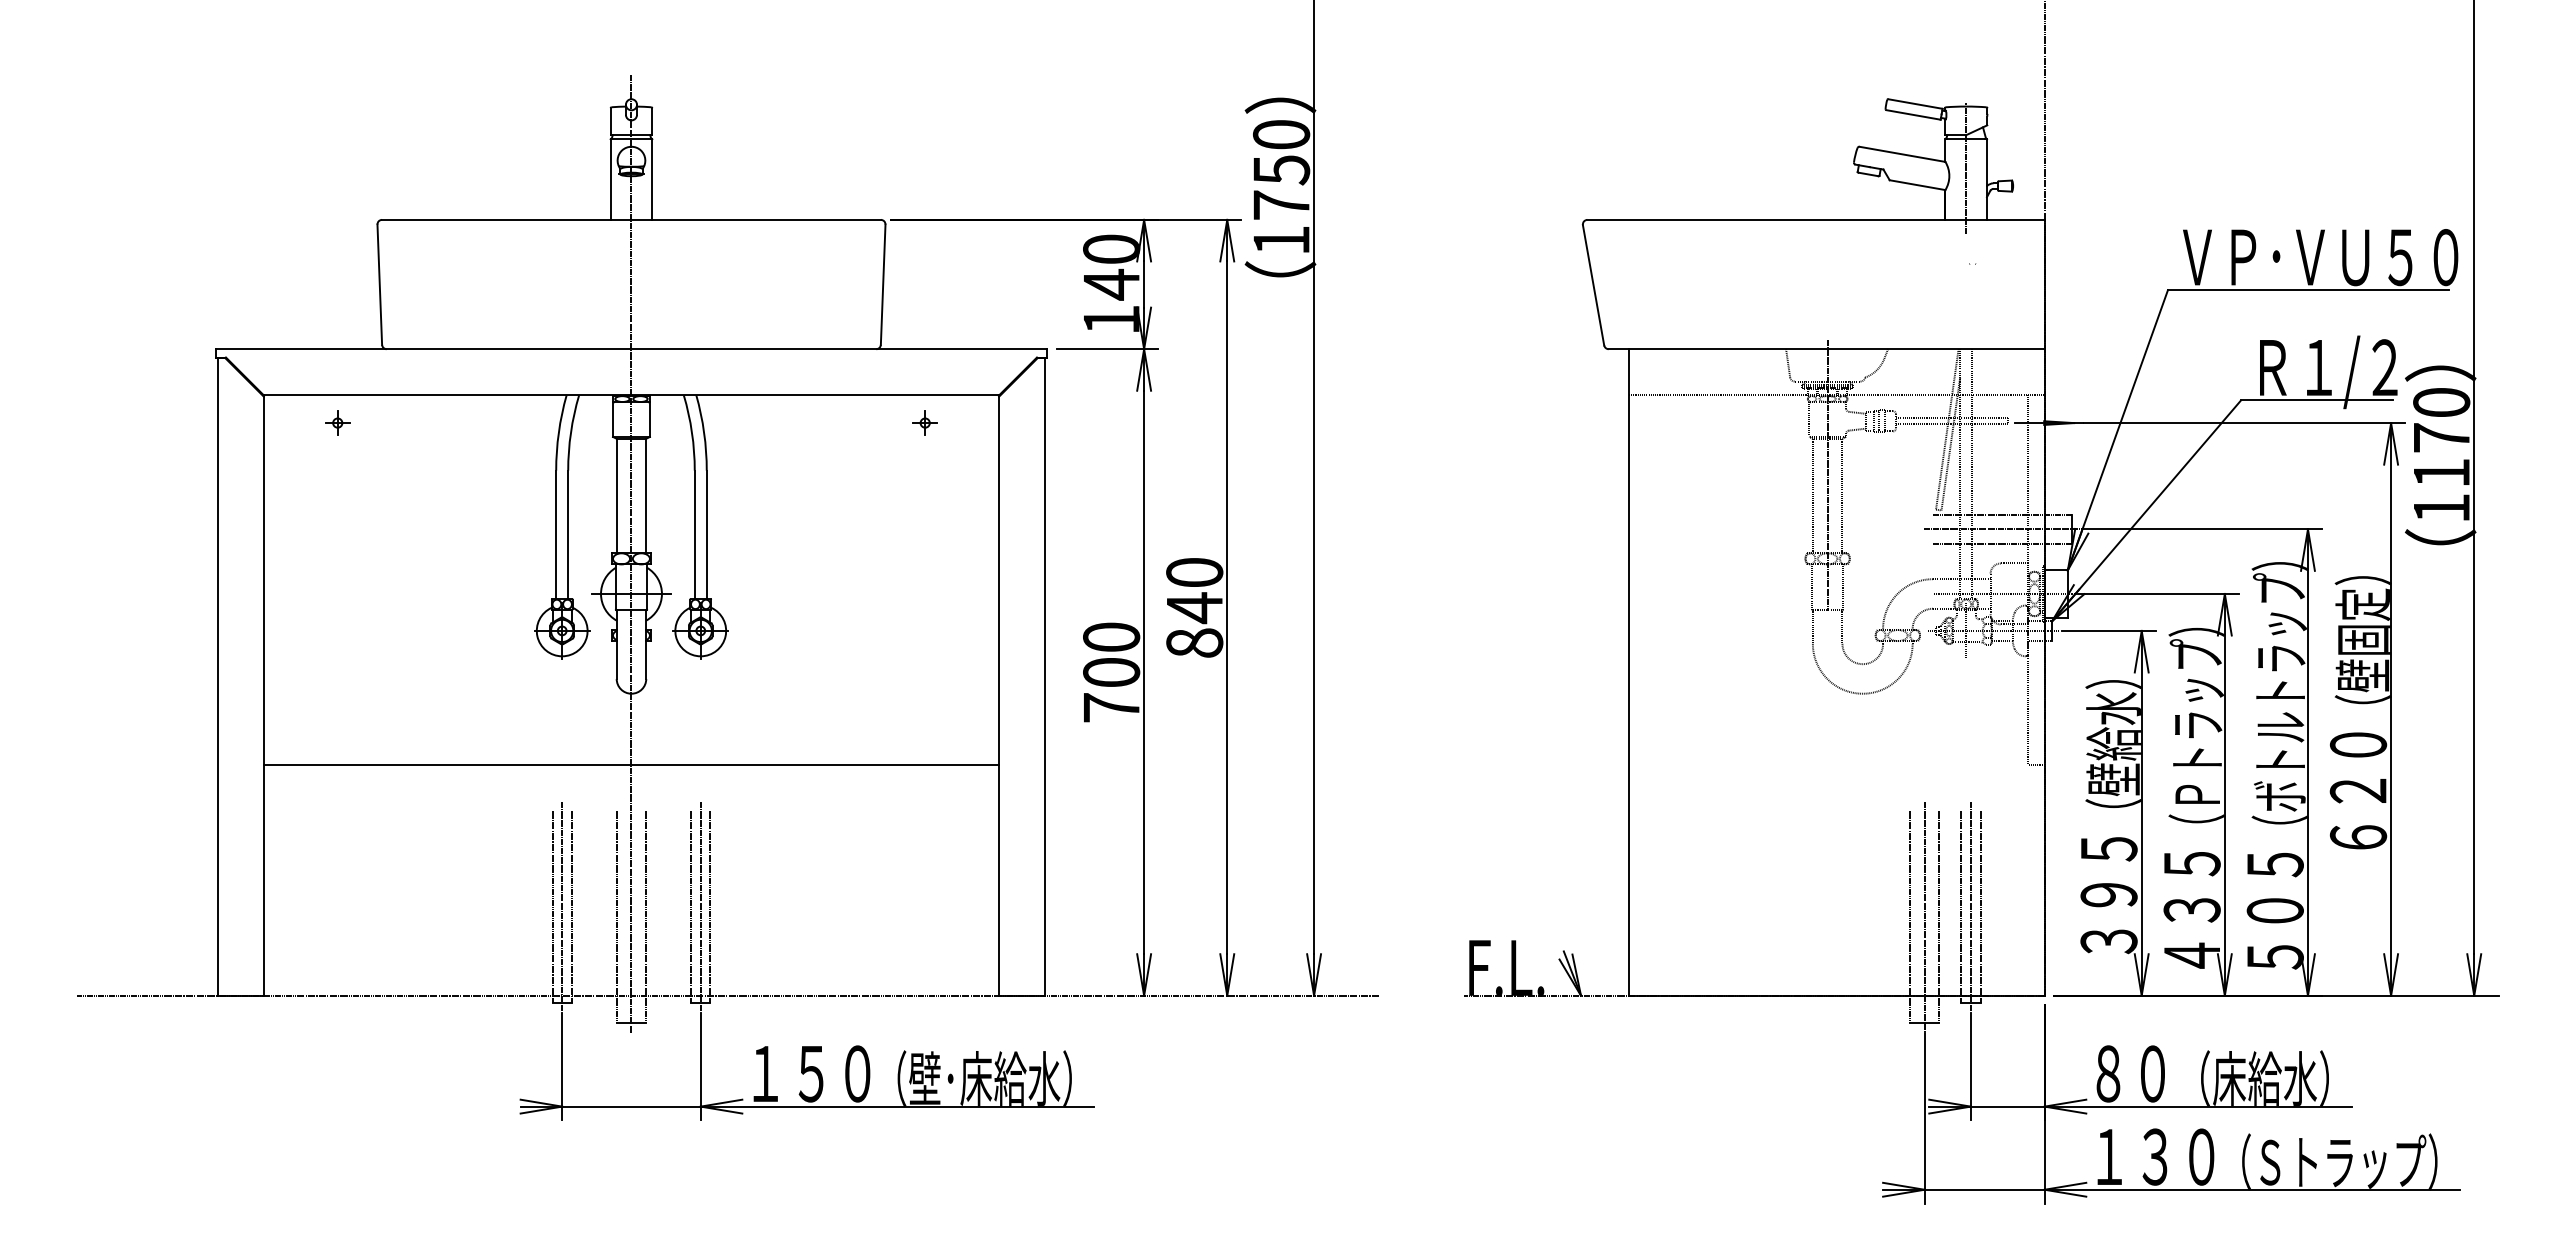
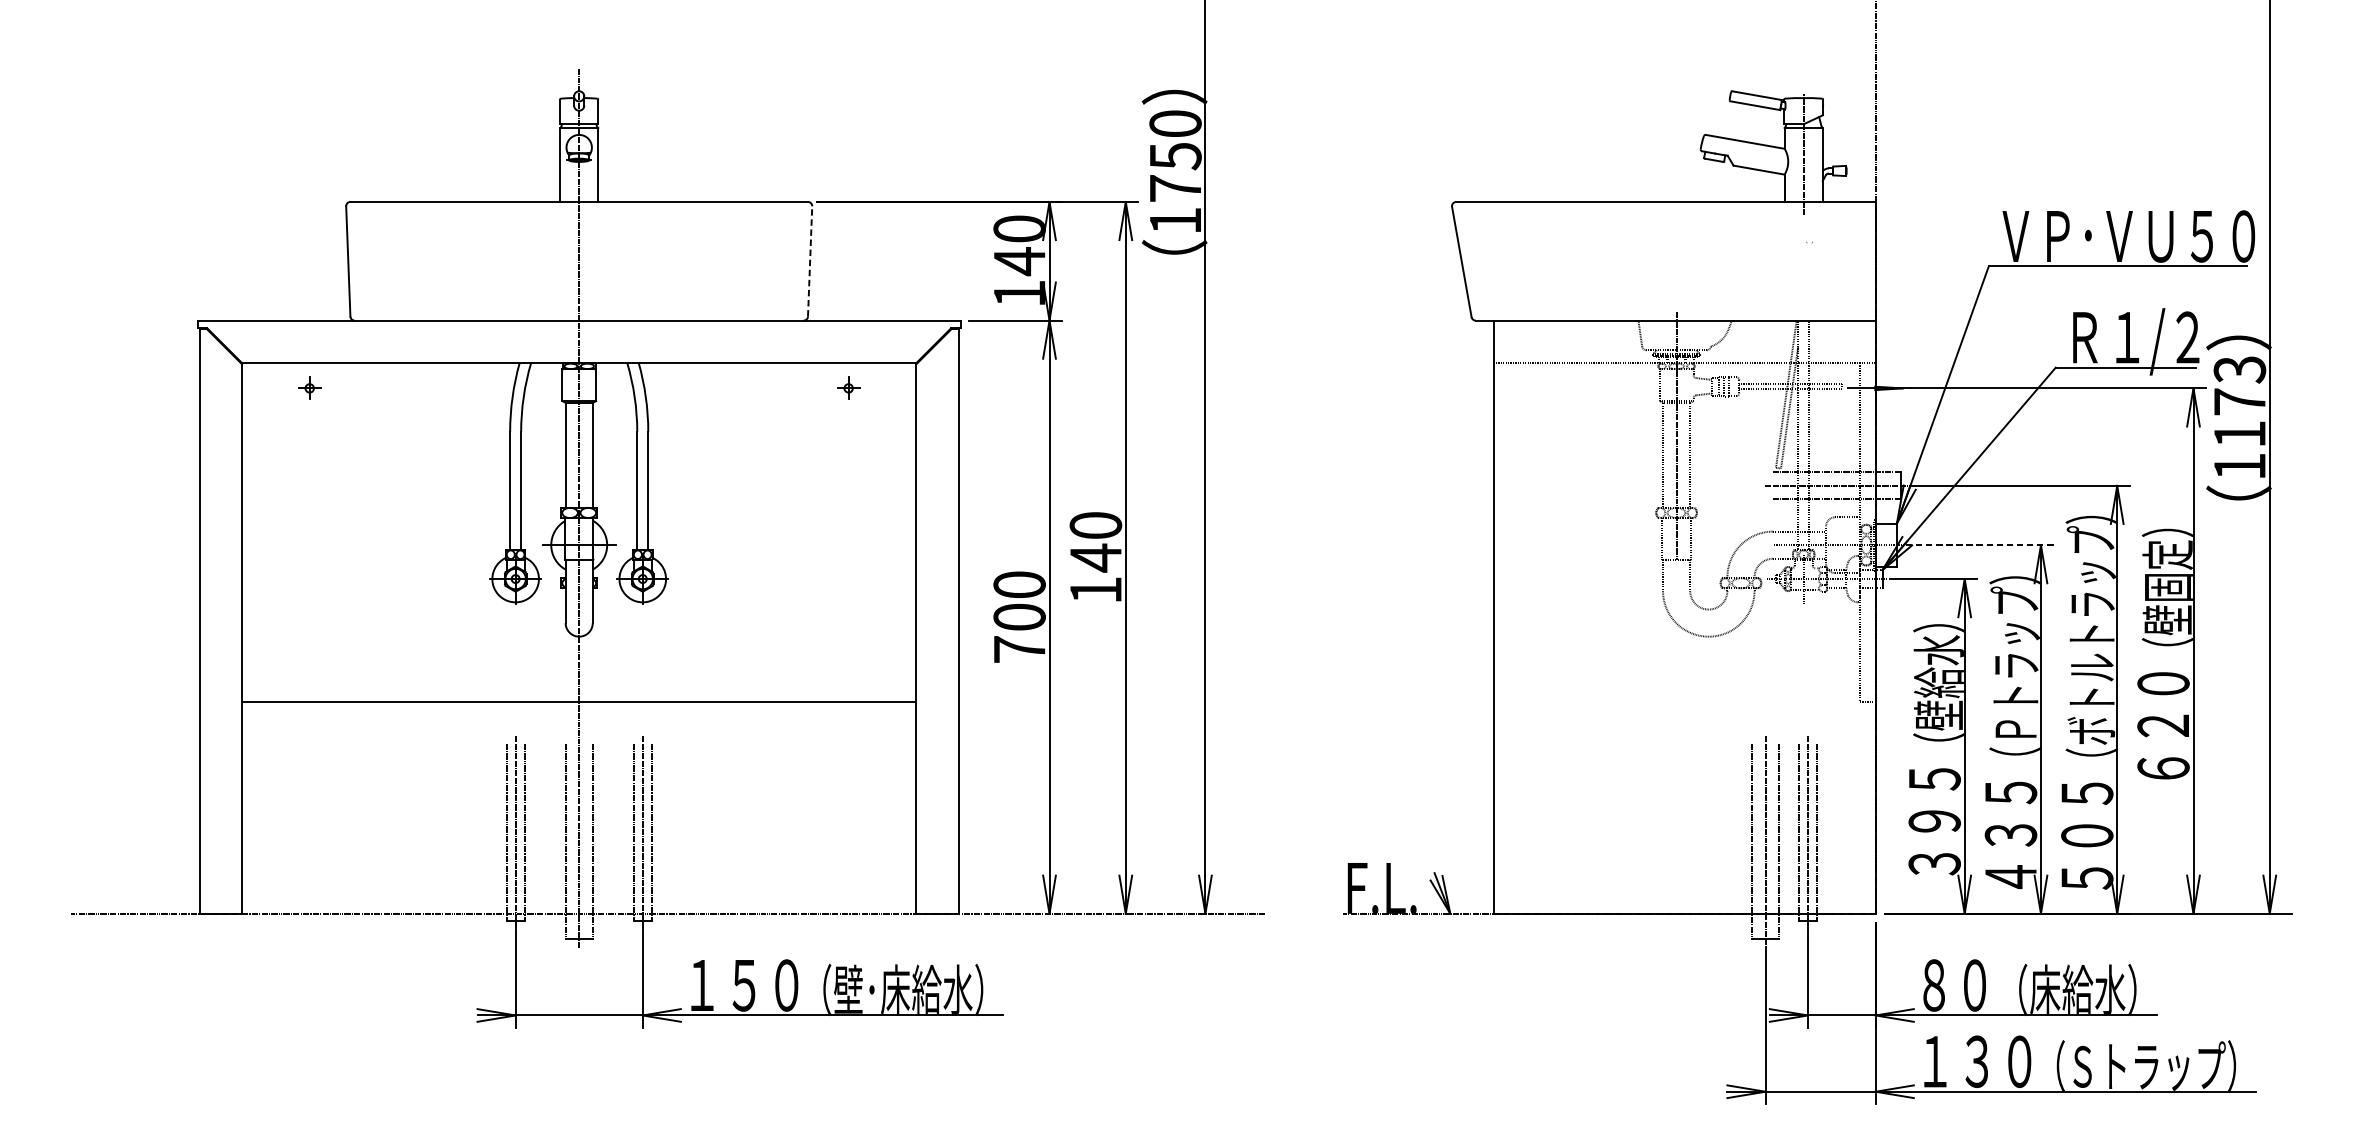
line: (883, 284) -> (810, 261), solid -> dashed
text: (2441, 403) -> (2239, 370), 1170 -> 1173
line: (2158, 593) -> (1980, 544), solid -> dashed
text: (1194, 642) -> (1095, 589), 840 -> 140

